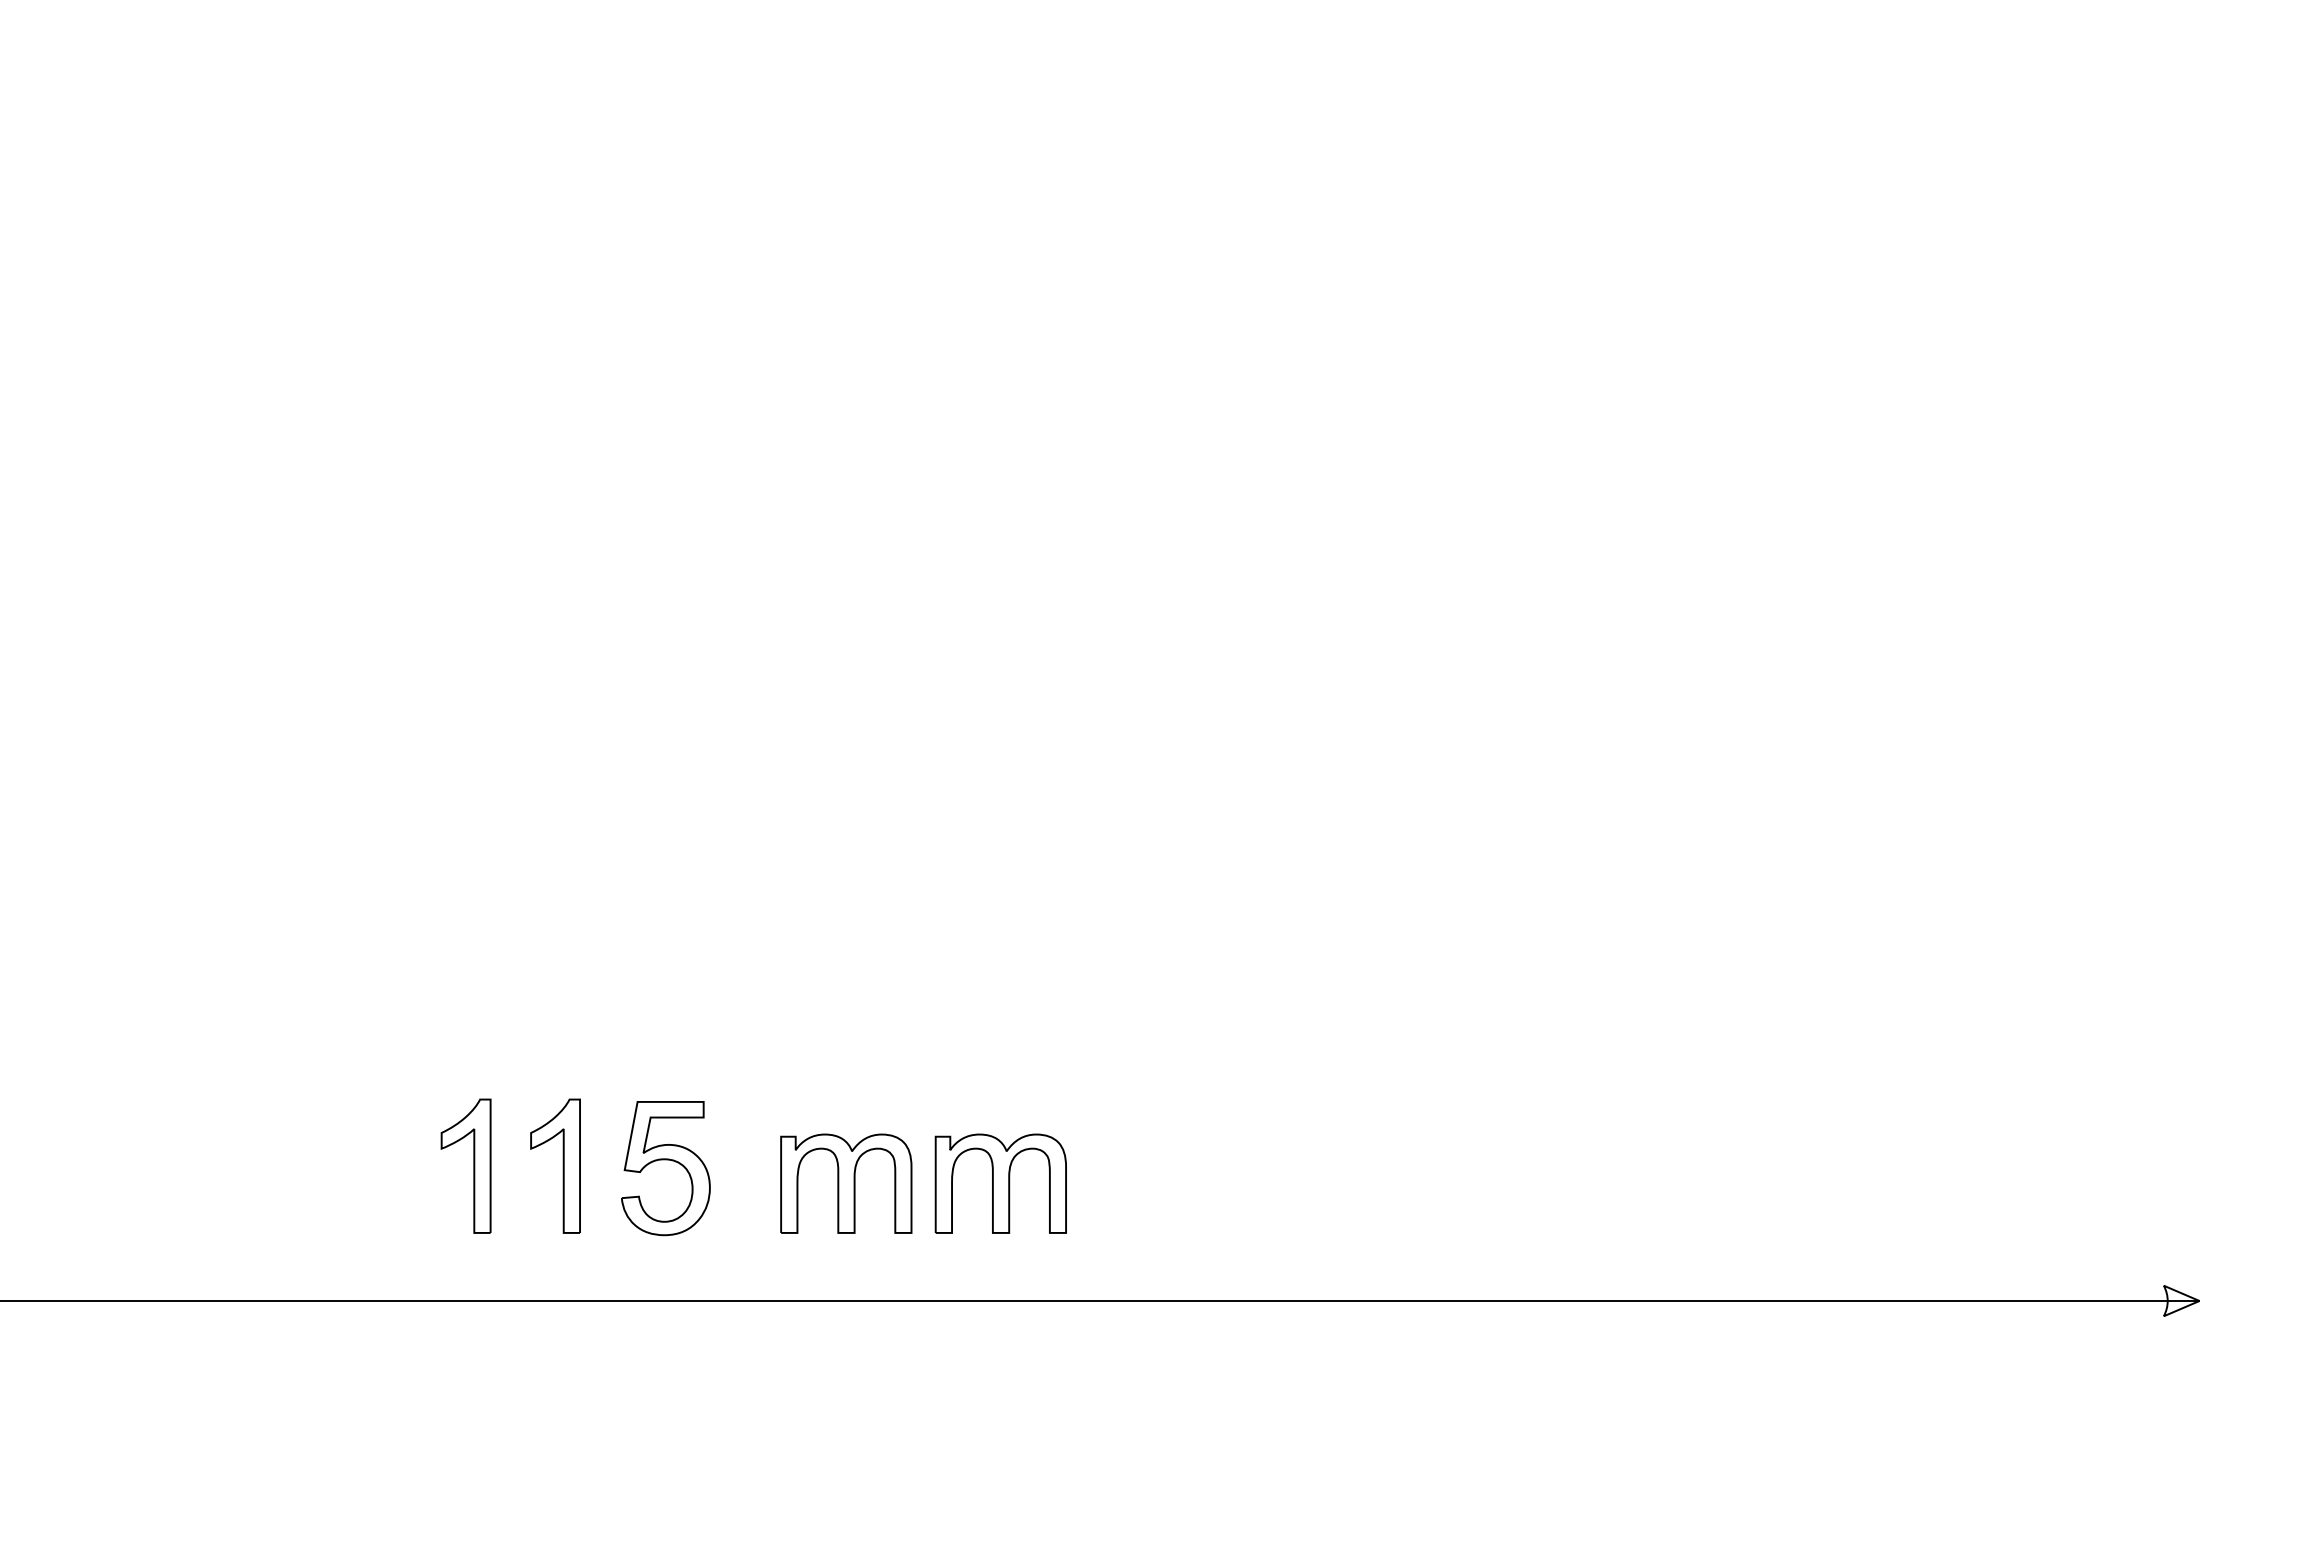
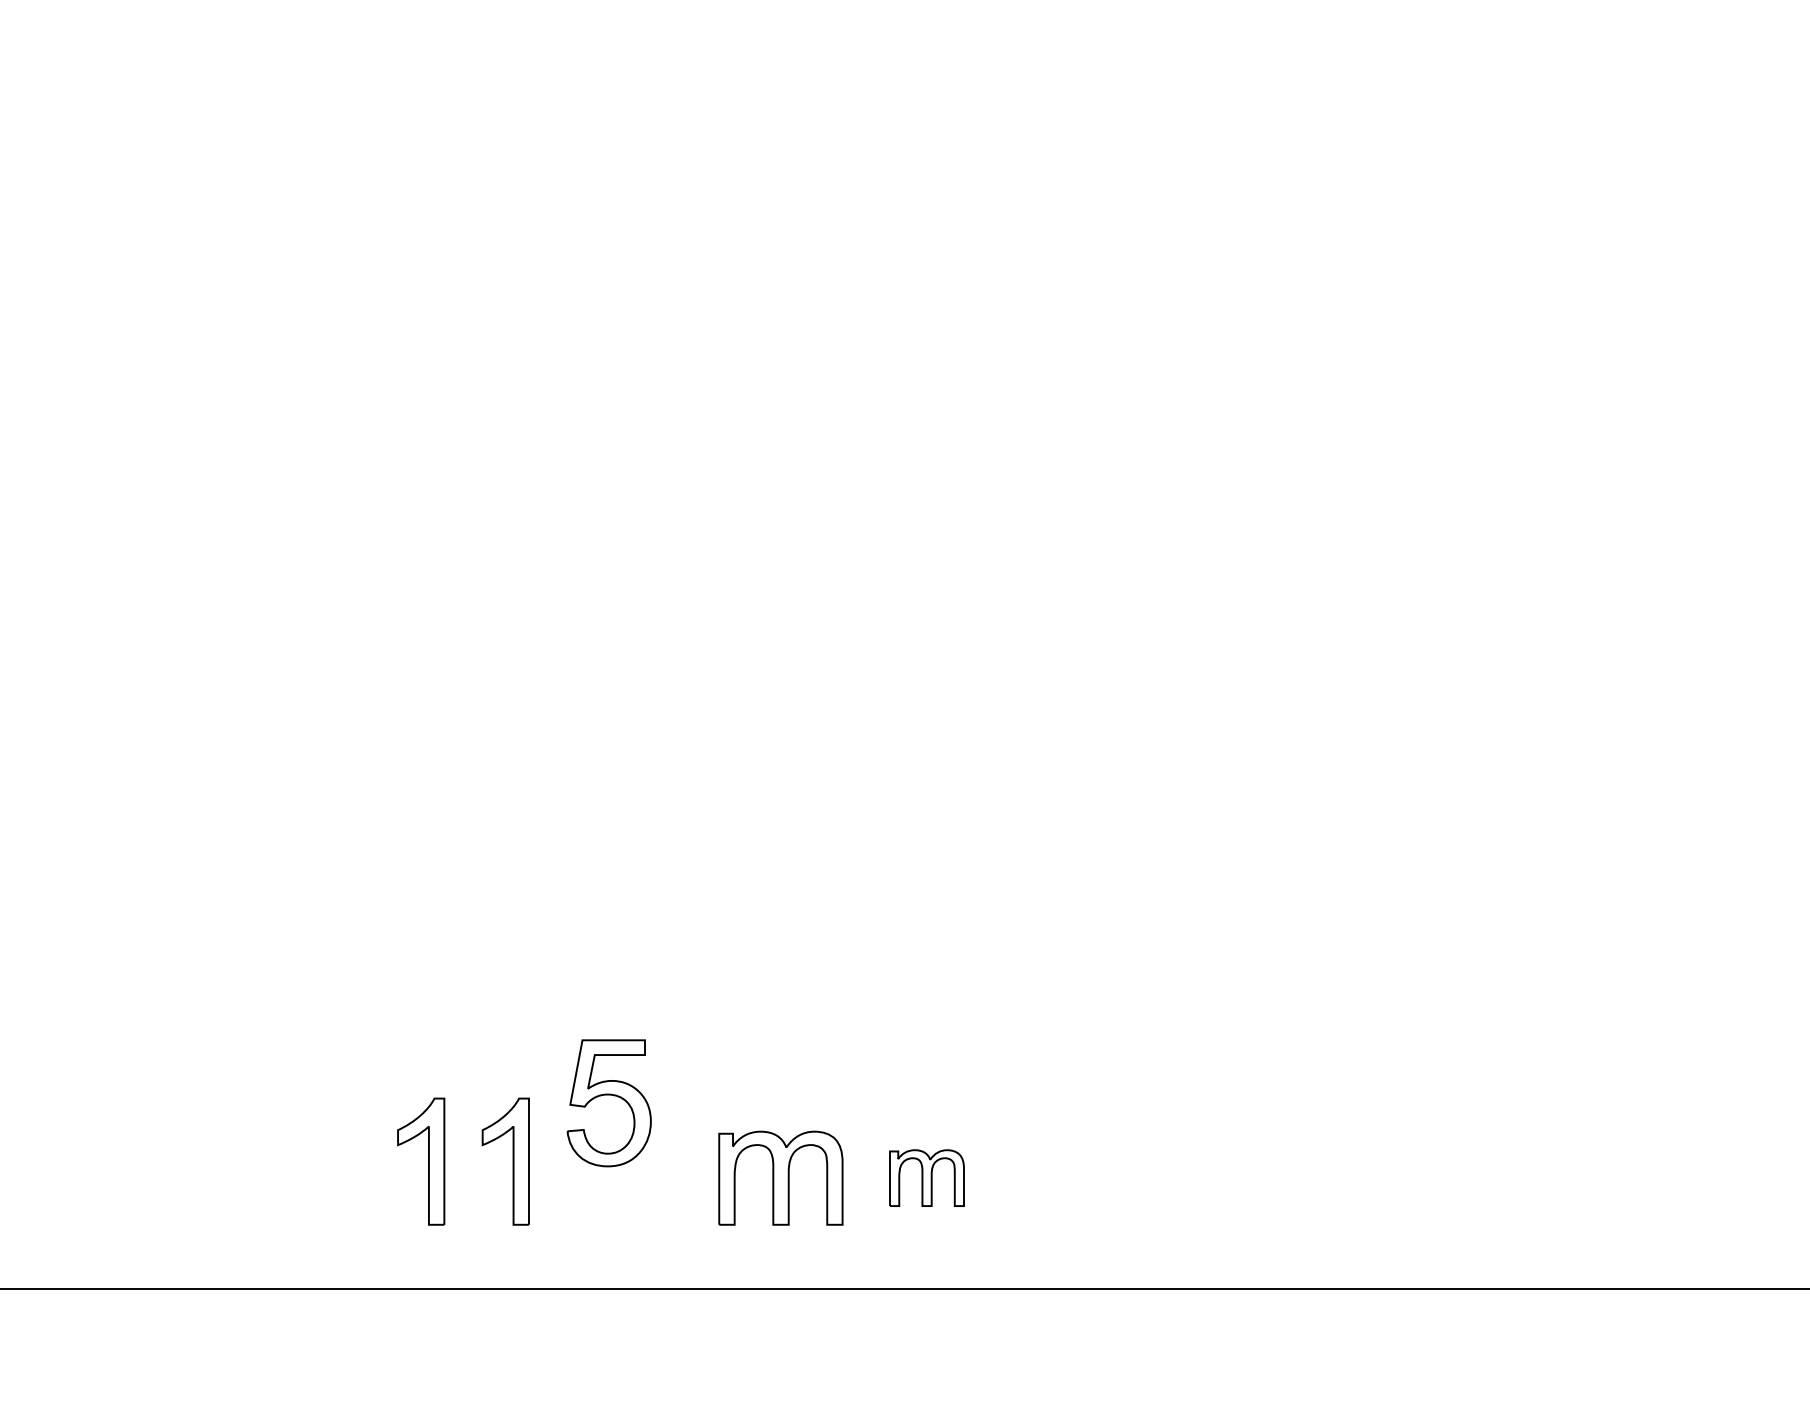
part: (665, 1160) -> (608, 1095), moved
part: (1000, 1183) -> (926, 1178), size x0.6

